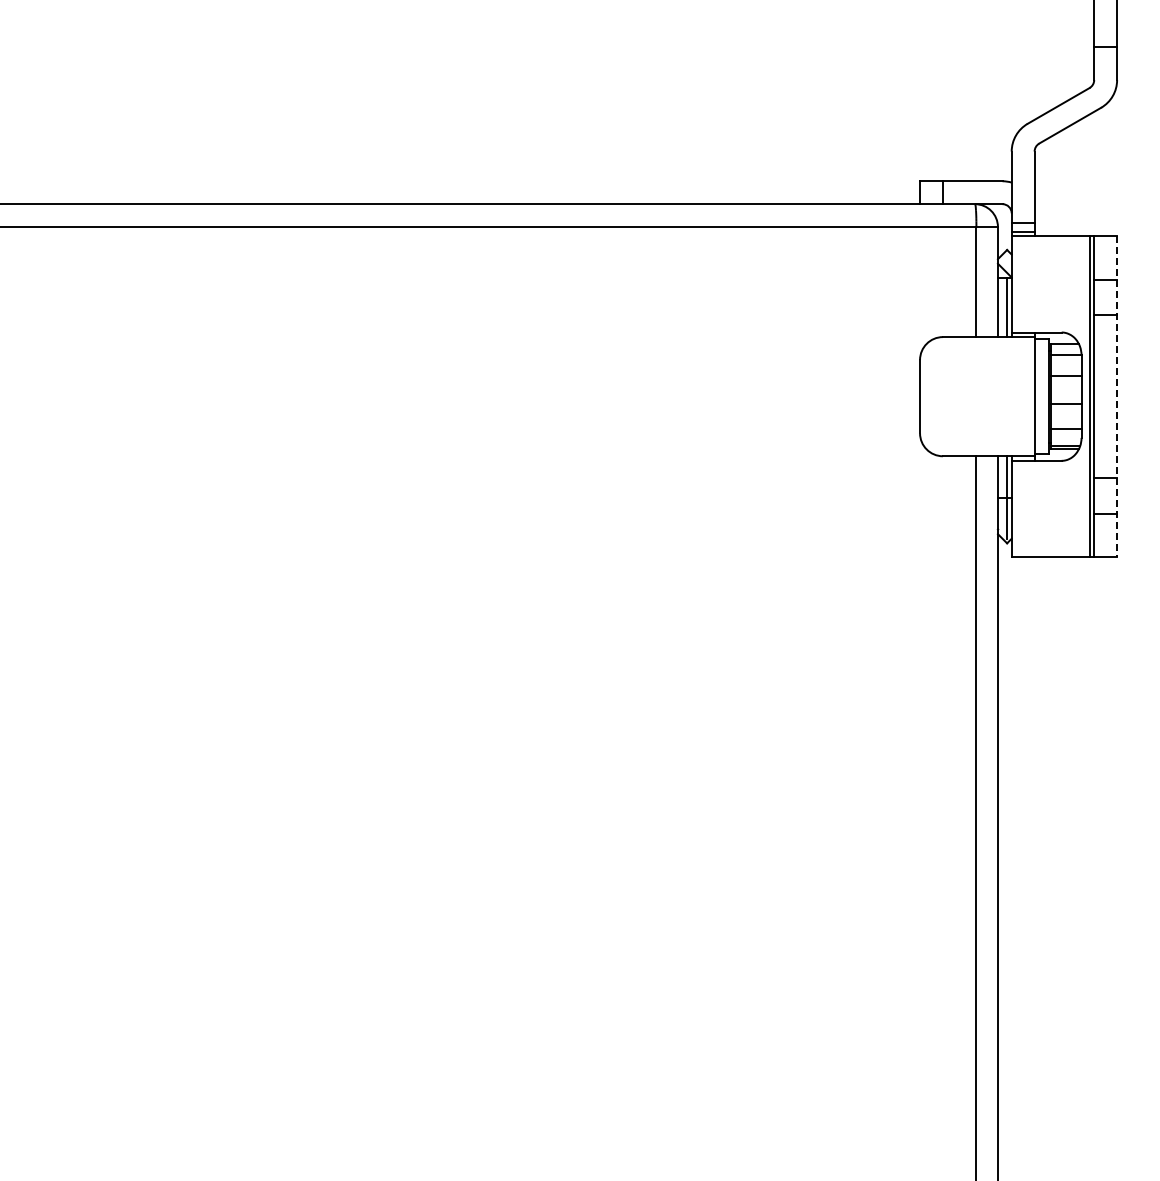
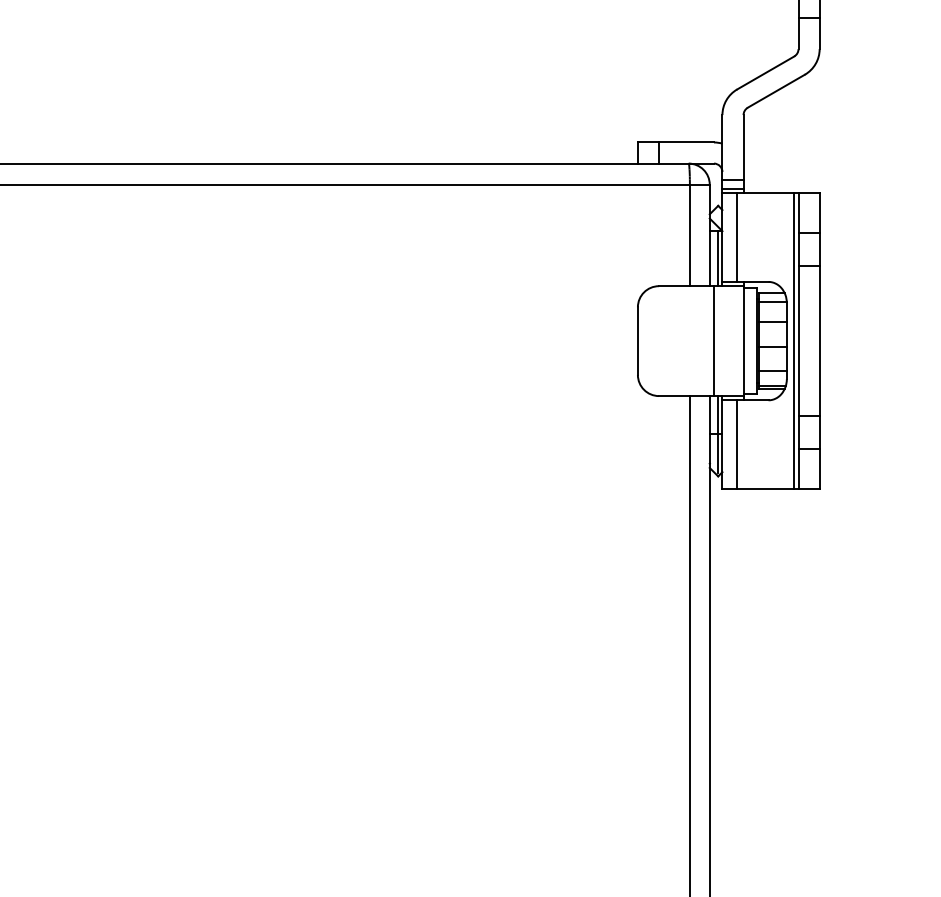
line: (1027, 284) -> (737, 237), added
line: (1002, 396) -> (713, 340), added
line: (1117, 397) -> (820, 341), dashed -> solid
line: (1027, 508) -> (737, 444), added

